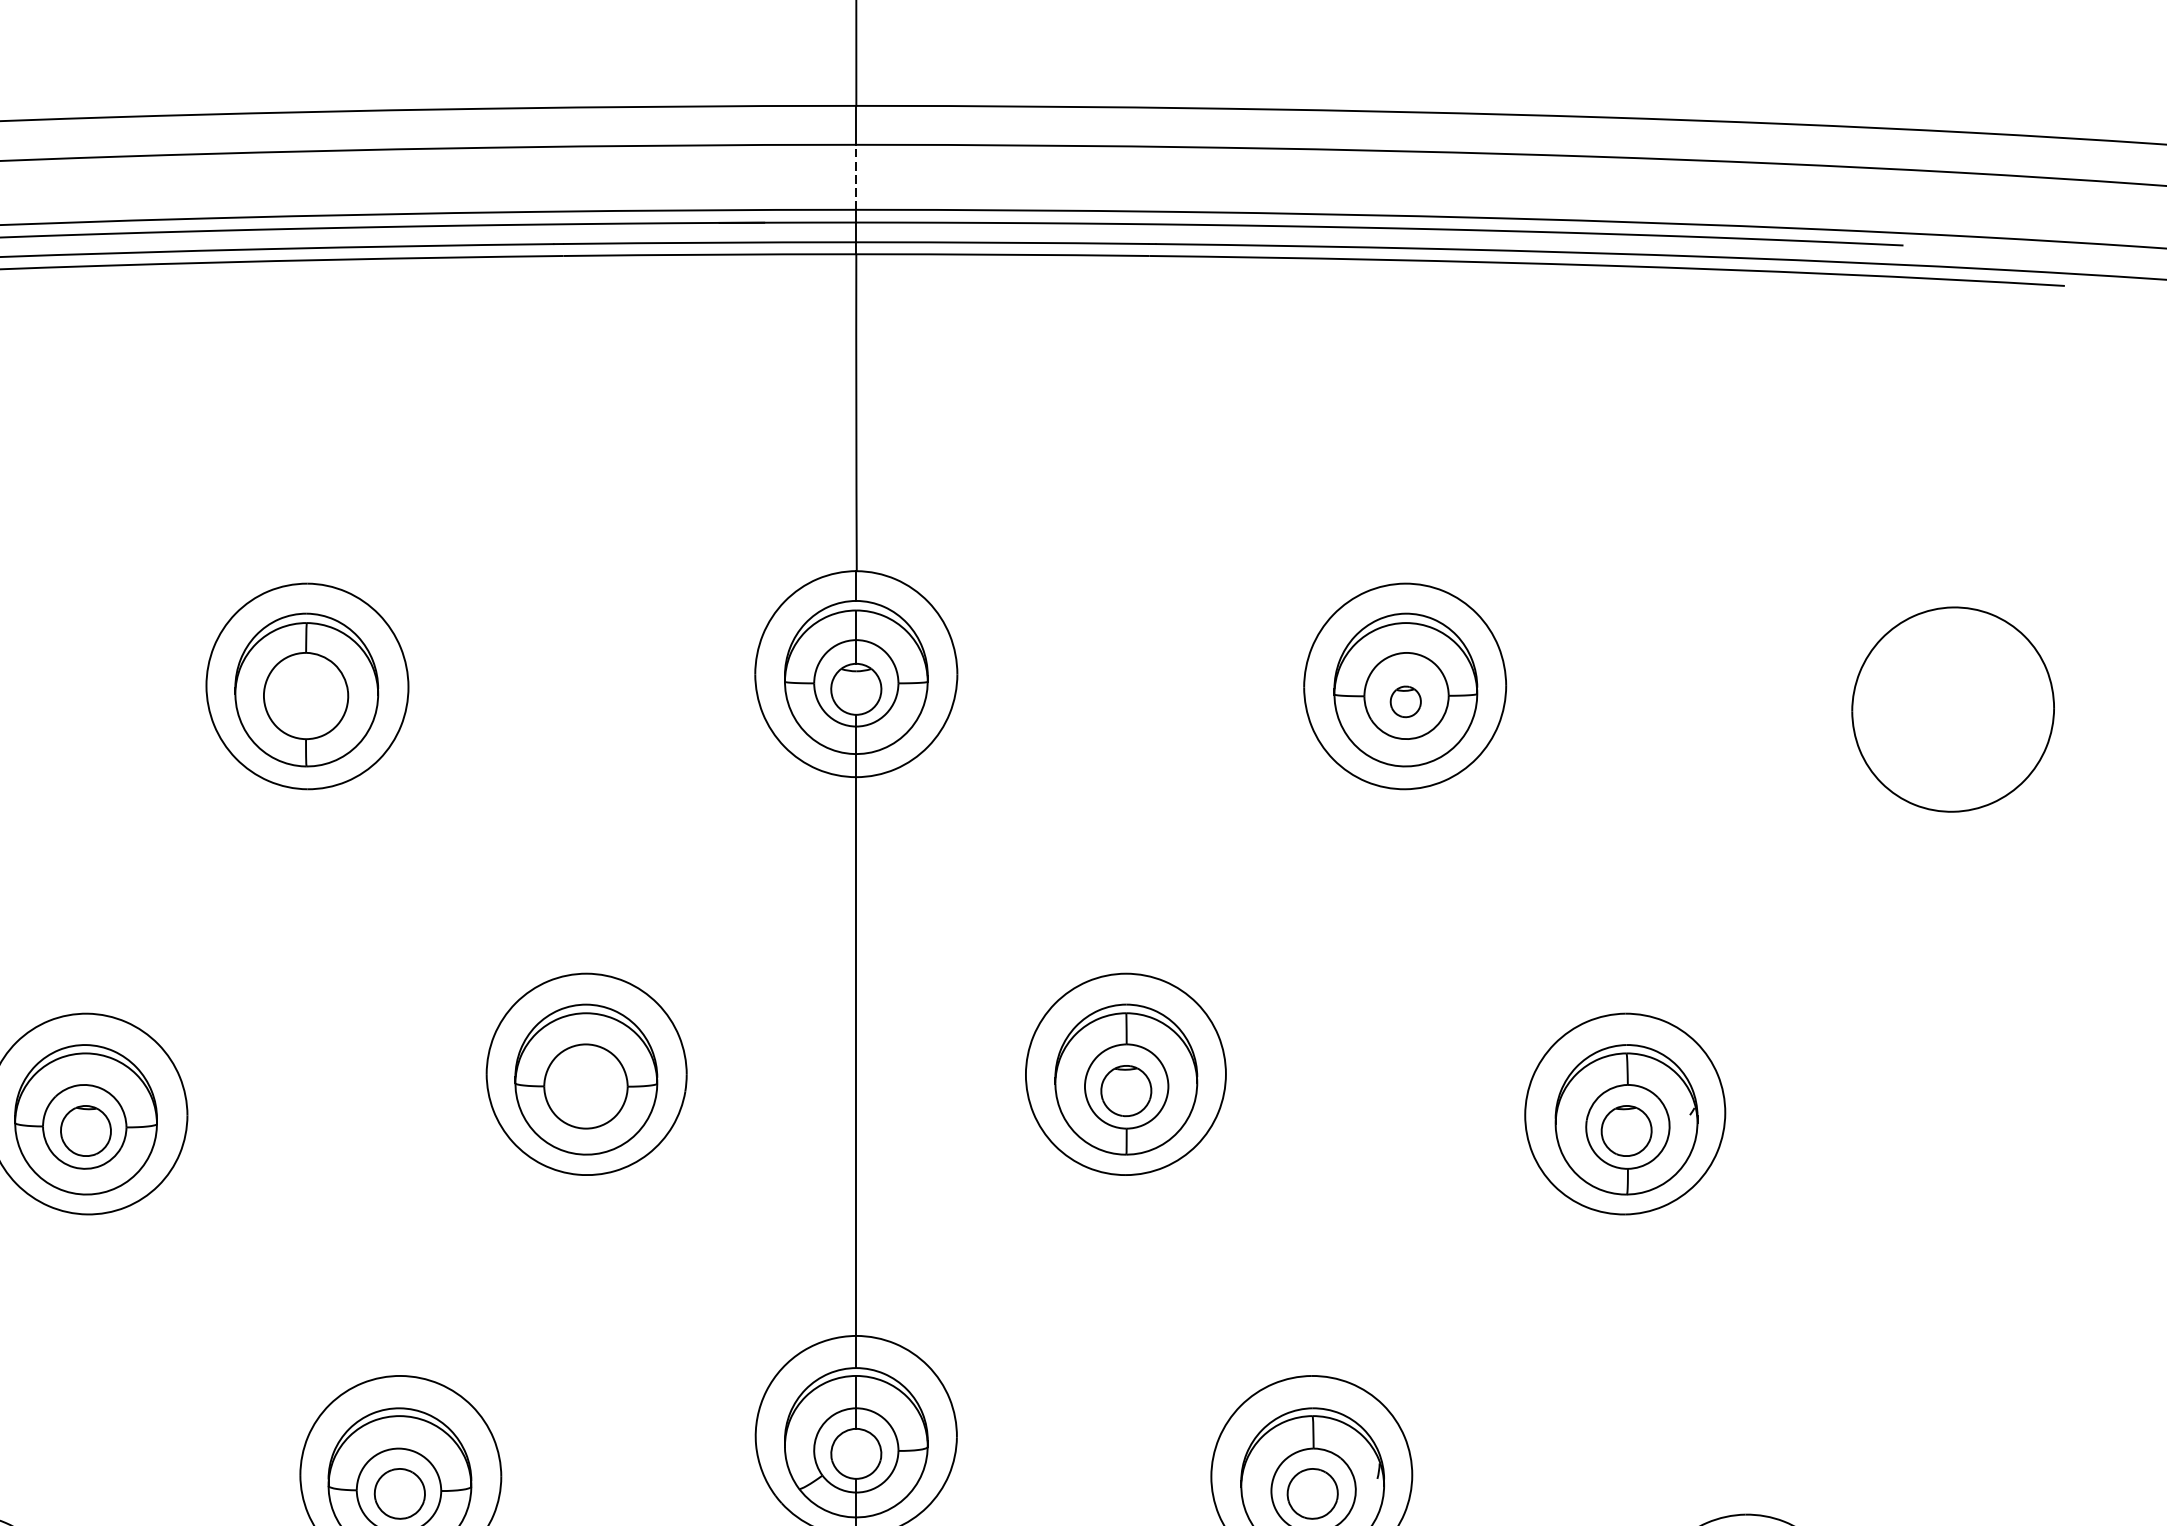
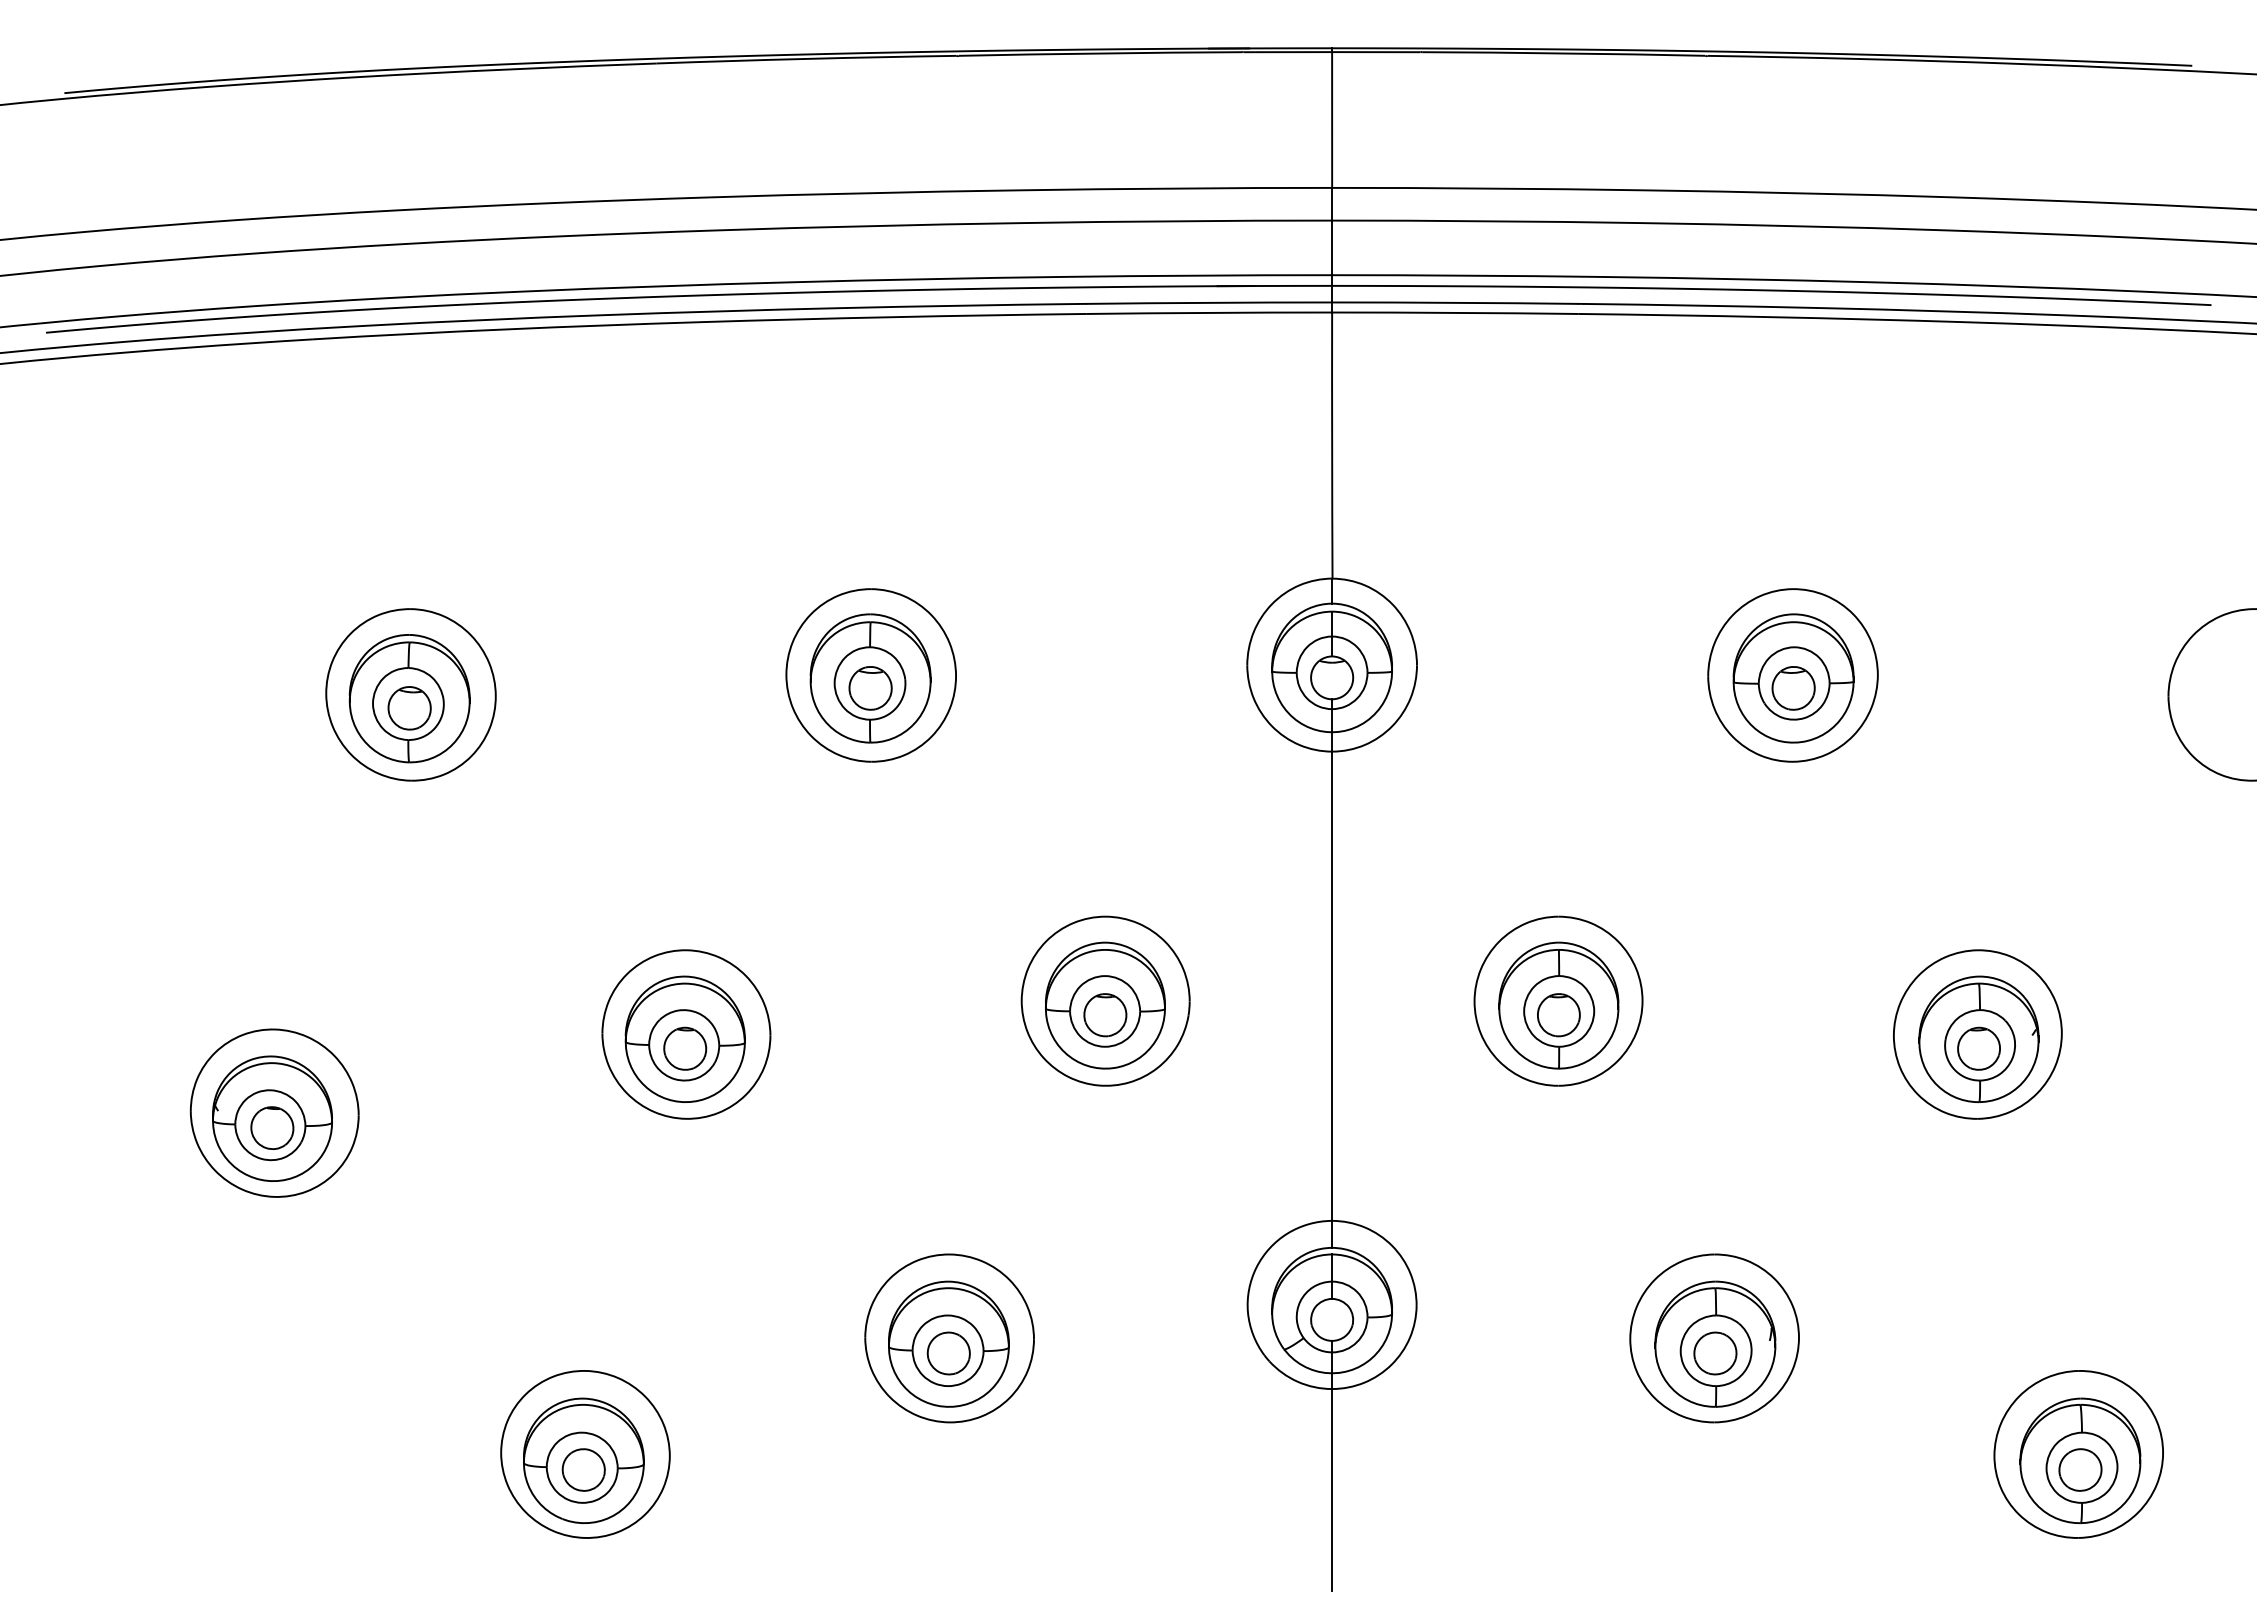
line: (856, 176) -> (1332, 247), dashed -> solid
part: (306, 701) -> (870, 688), added
part: (1405, 701) -> (1793, 688), size x1.67
part: (586, 1091) -> (1105, 1015), added

